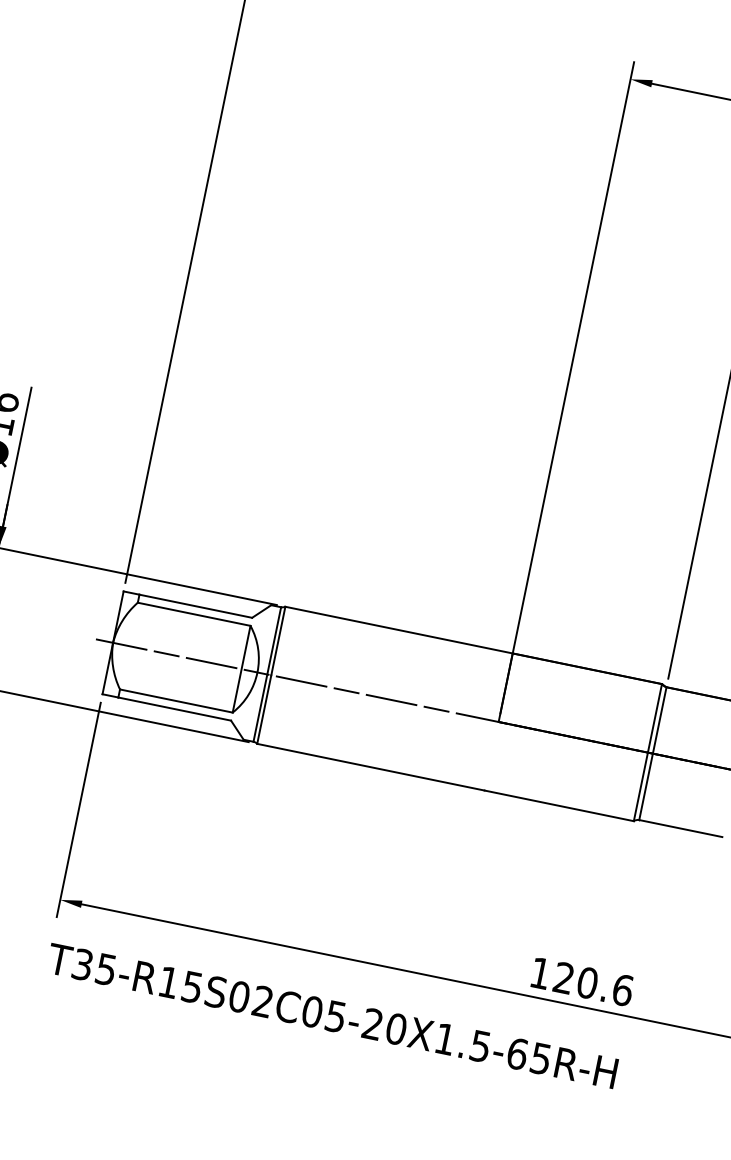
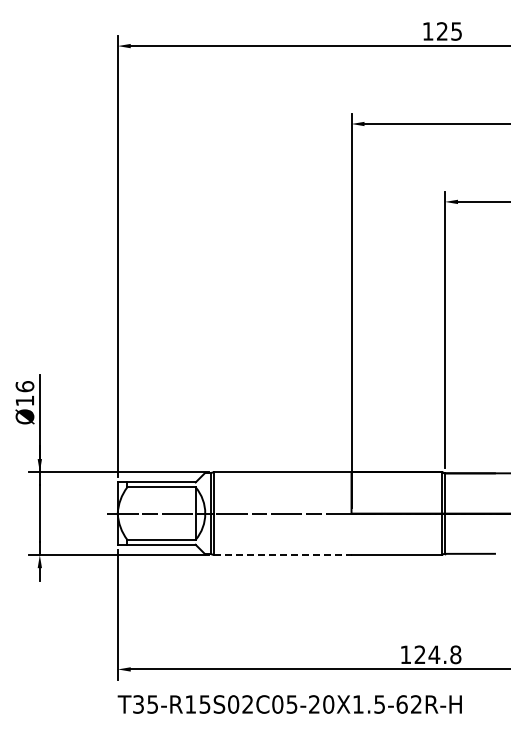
line: (370, 767) -> (282, 555), solid -> dashed
text: (604, 985) -> (444, 654), 120.6 -> 124.8
text: (541, 1058) -> (416, 704), T35-R15S02C05-20X1.5-65R-H -> T35-R15S02C05-20X1.5-62R-H

